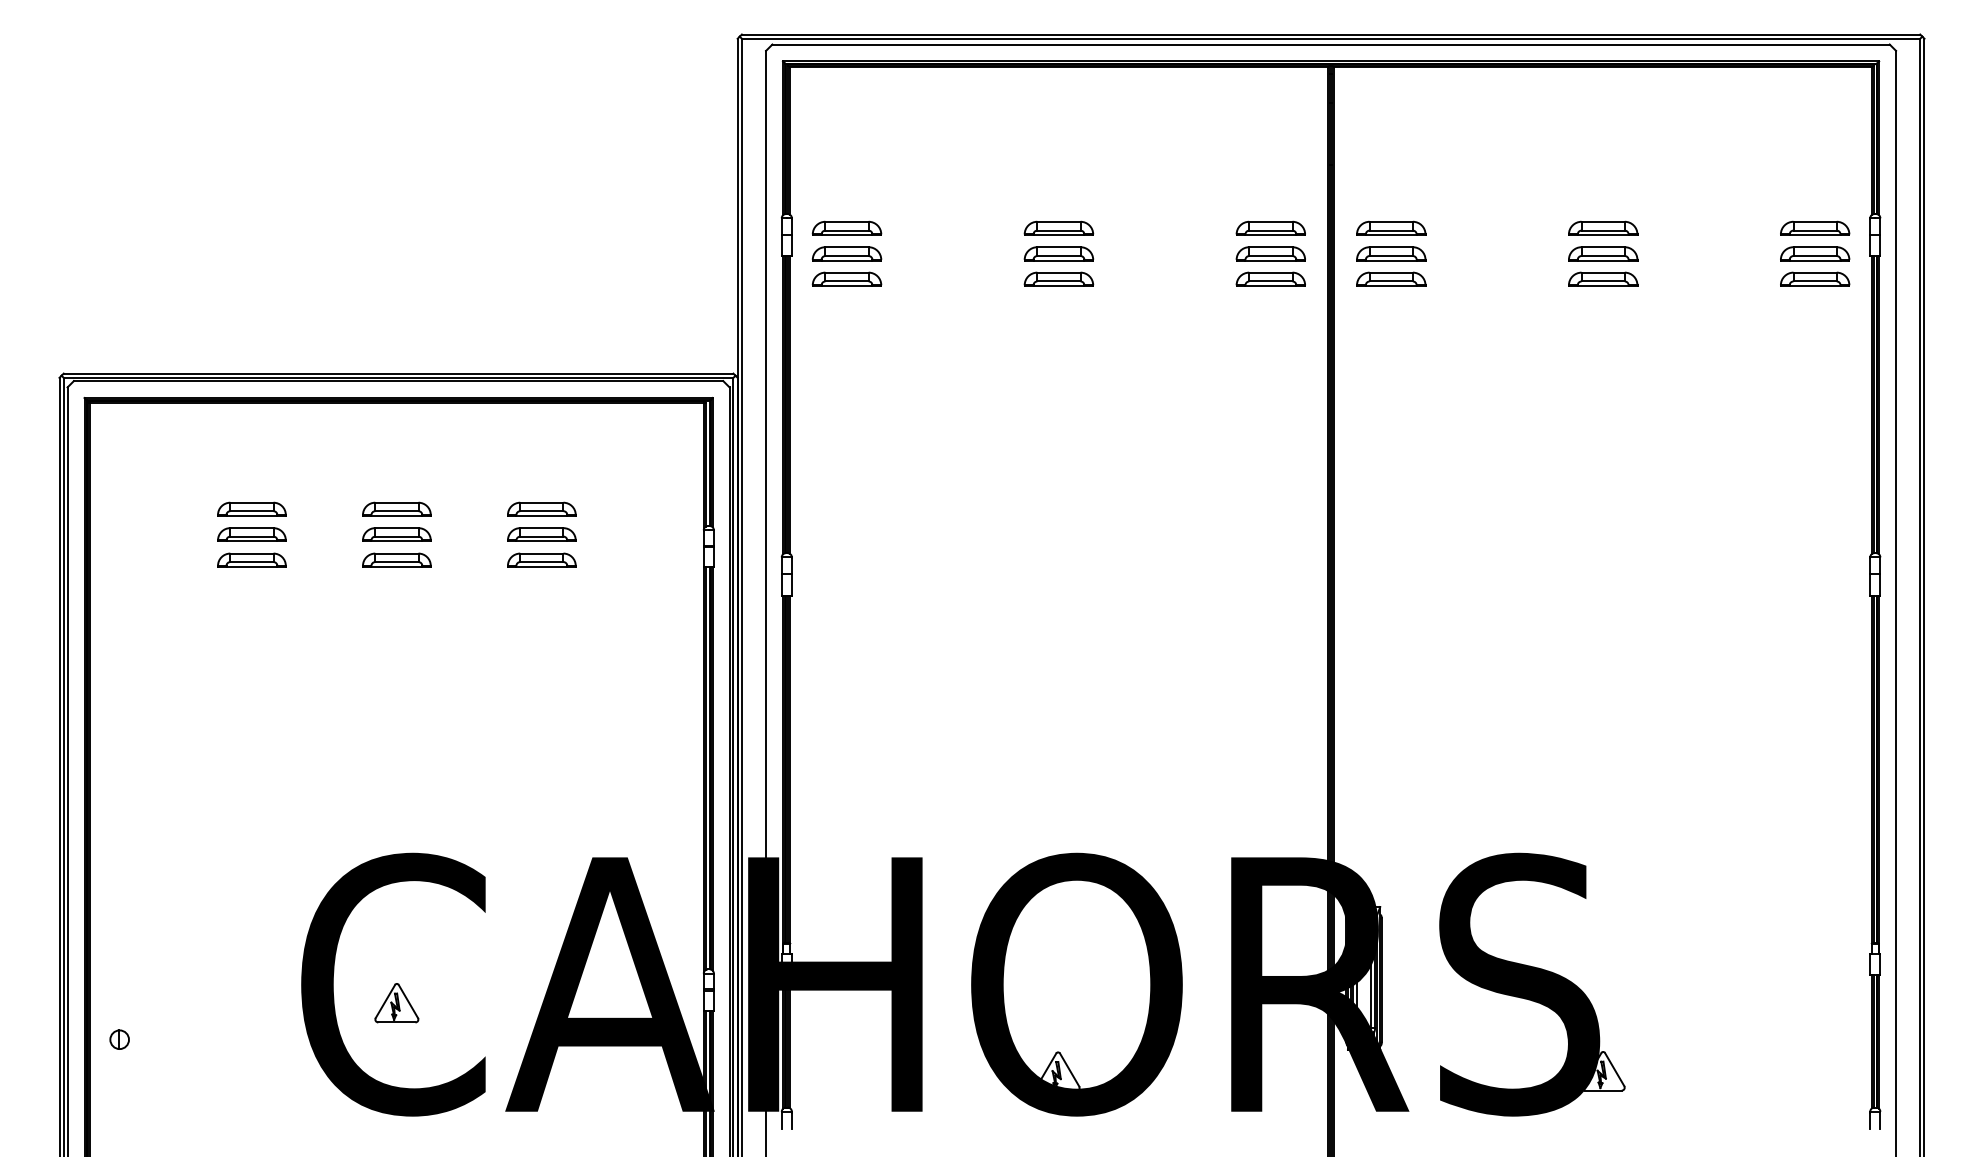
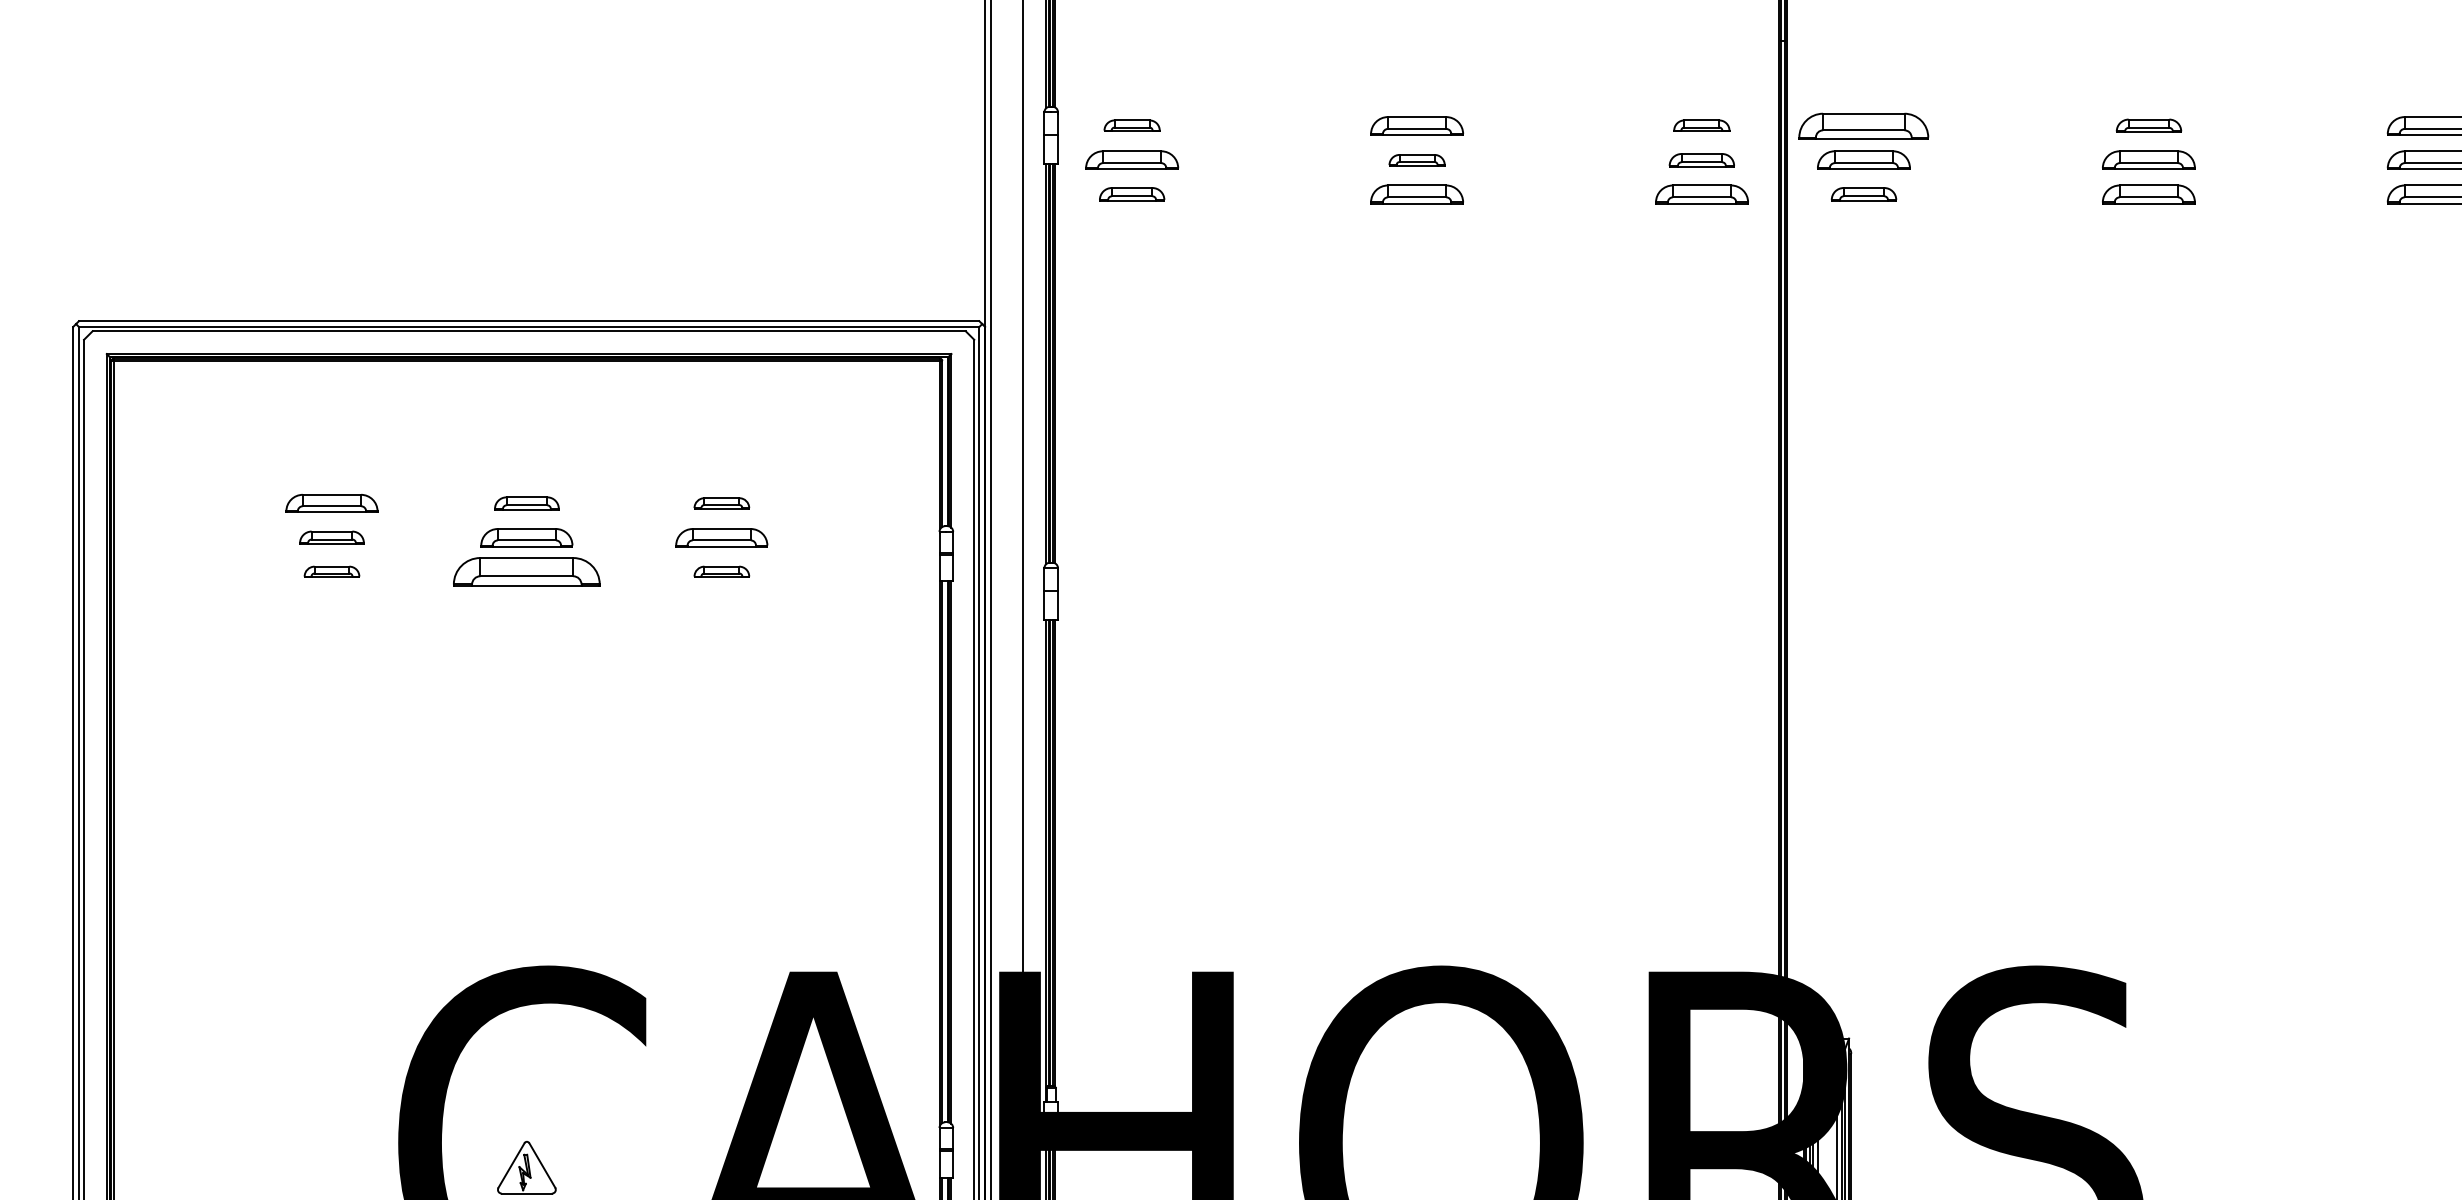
part: (846, 227) -> (1131, 124), size x0.6
part: (1270, 227) -> (1701, 124), size x0.6
part: (1391, 227) -> (1864, 124), size x1.4
part: (1603, 227) -> (2149, 124), size x0.7
part: (1058, 253) -> (1416, 159), size x0.6
part: (1270, 253) -> (1701, 159), size x0.7
part: (846, 278) -> (1131, 193), size x0.7
part: (1391, 278) -> (1864, 193), size x0.7
part: (396, 508) -> (526, 502), size x0.7
part: (541, 508) -> (721, 502), size x0.6
part: (251, 534) -> (331, 537), size x0.7
part: (251, 559) -> (331, 571), size x0.6
part: (396, 559) -> (526, 571), size x1.6
part: (541, 559) -> (721, 571), size x0.6

